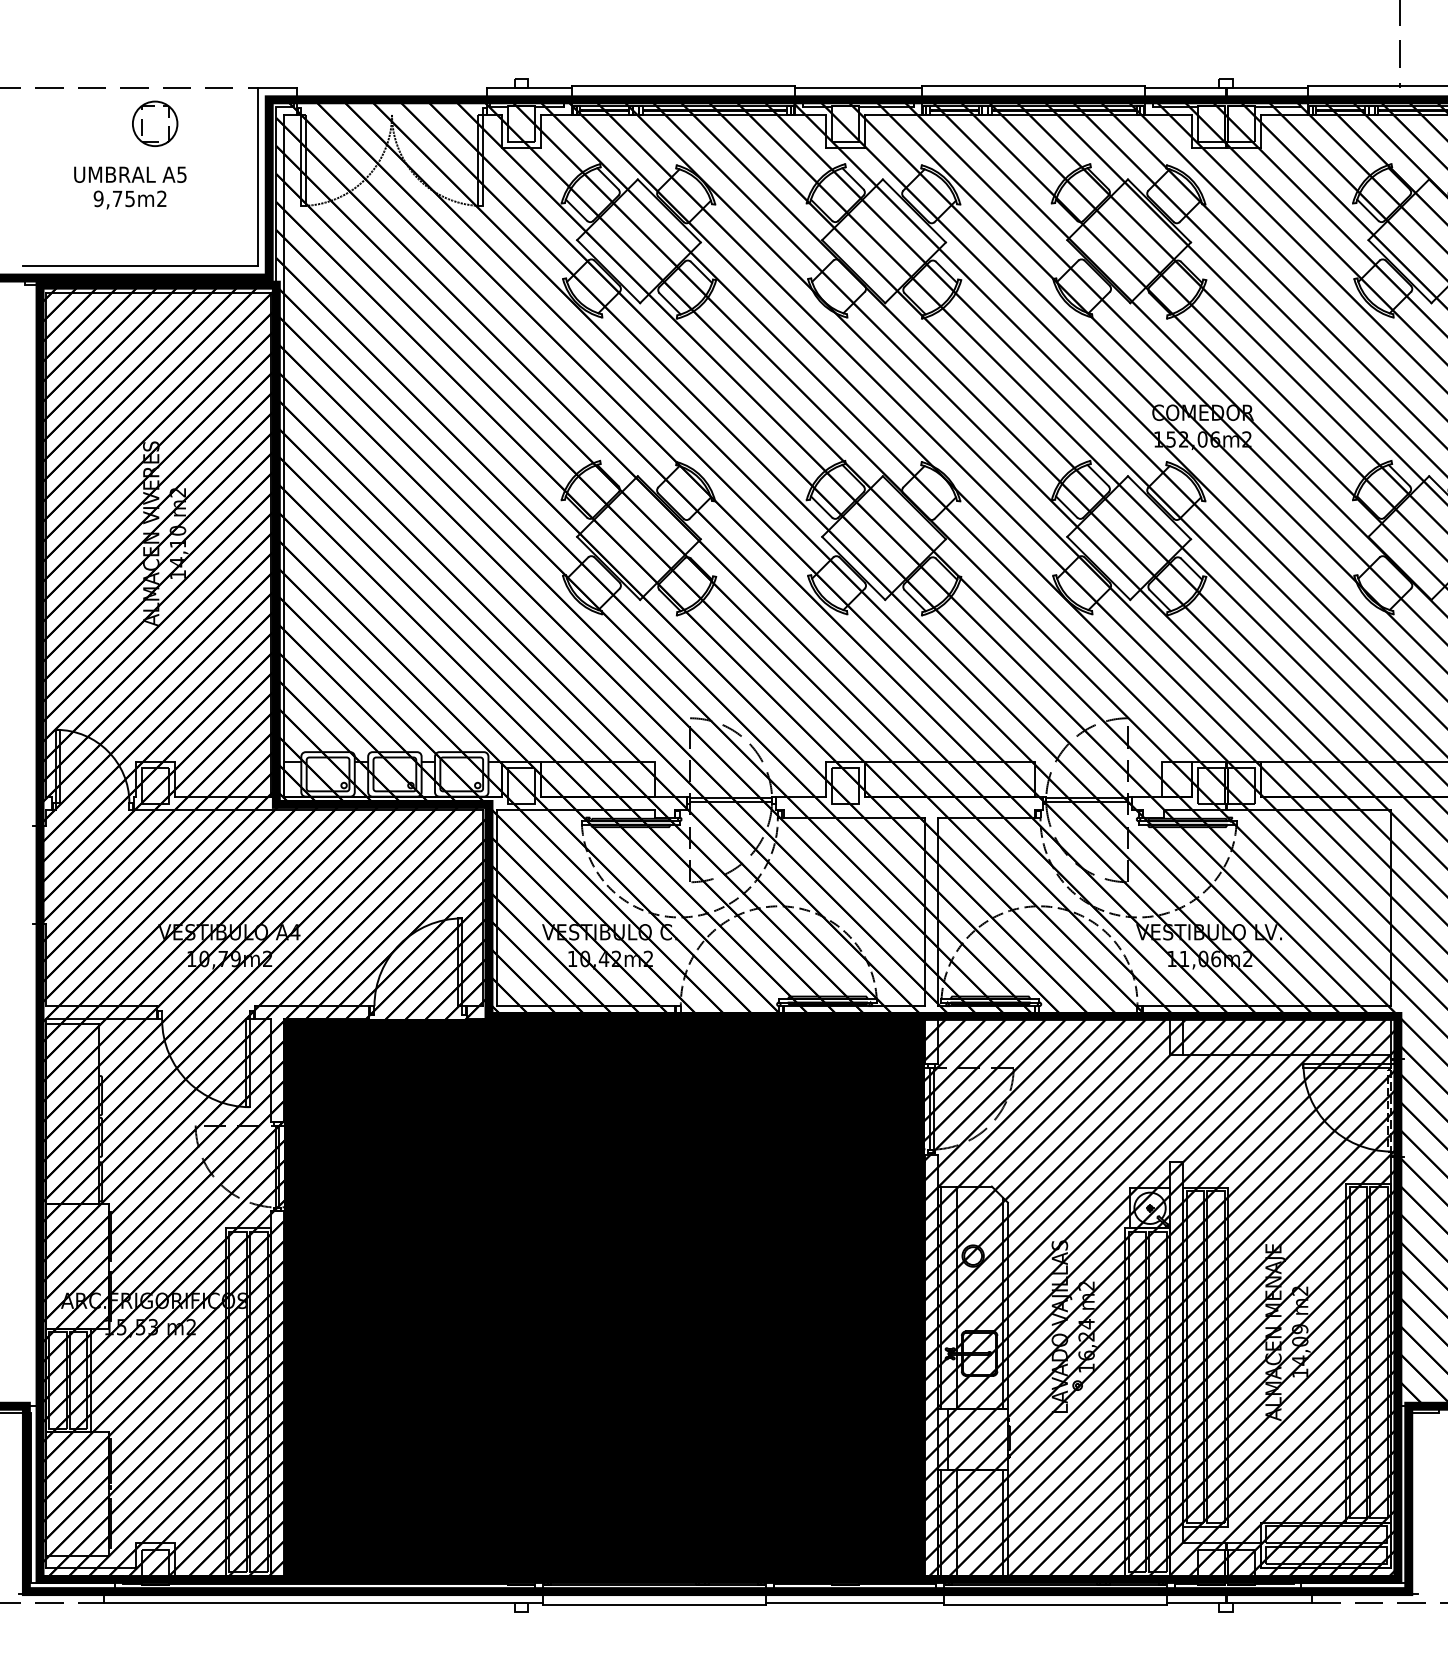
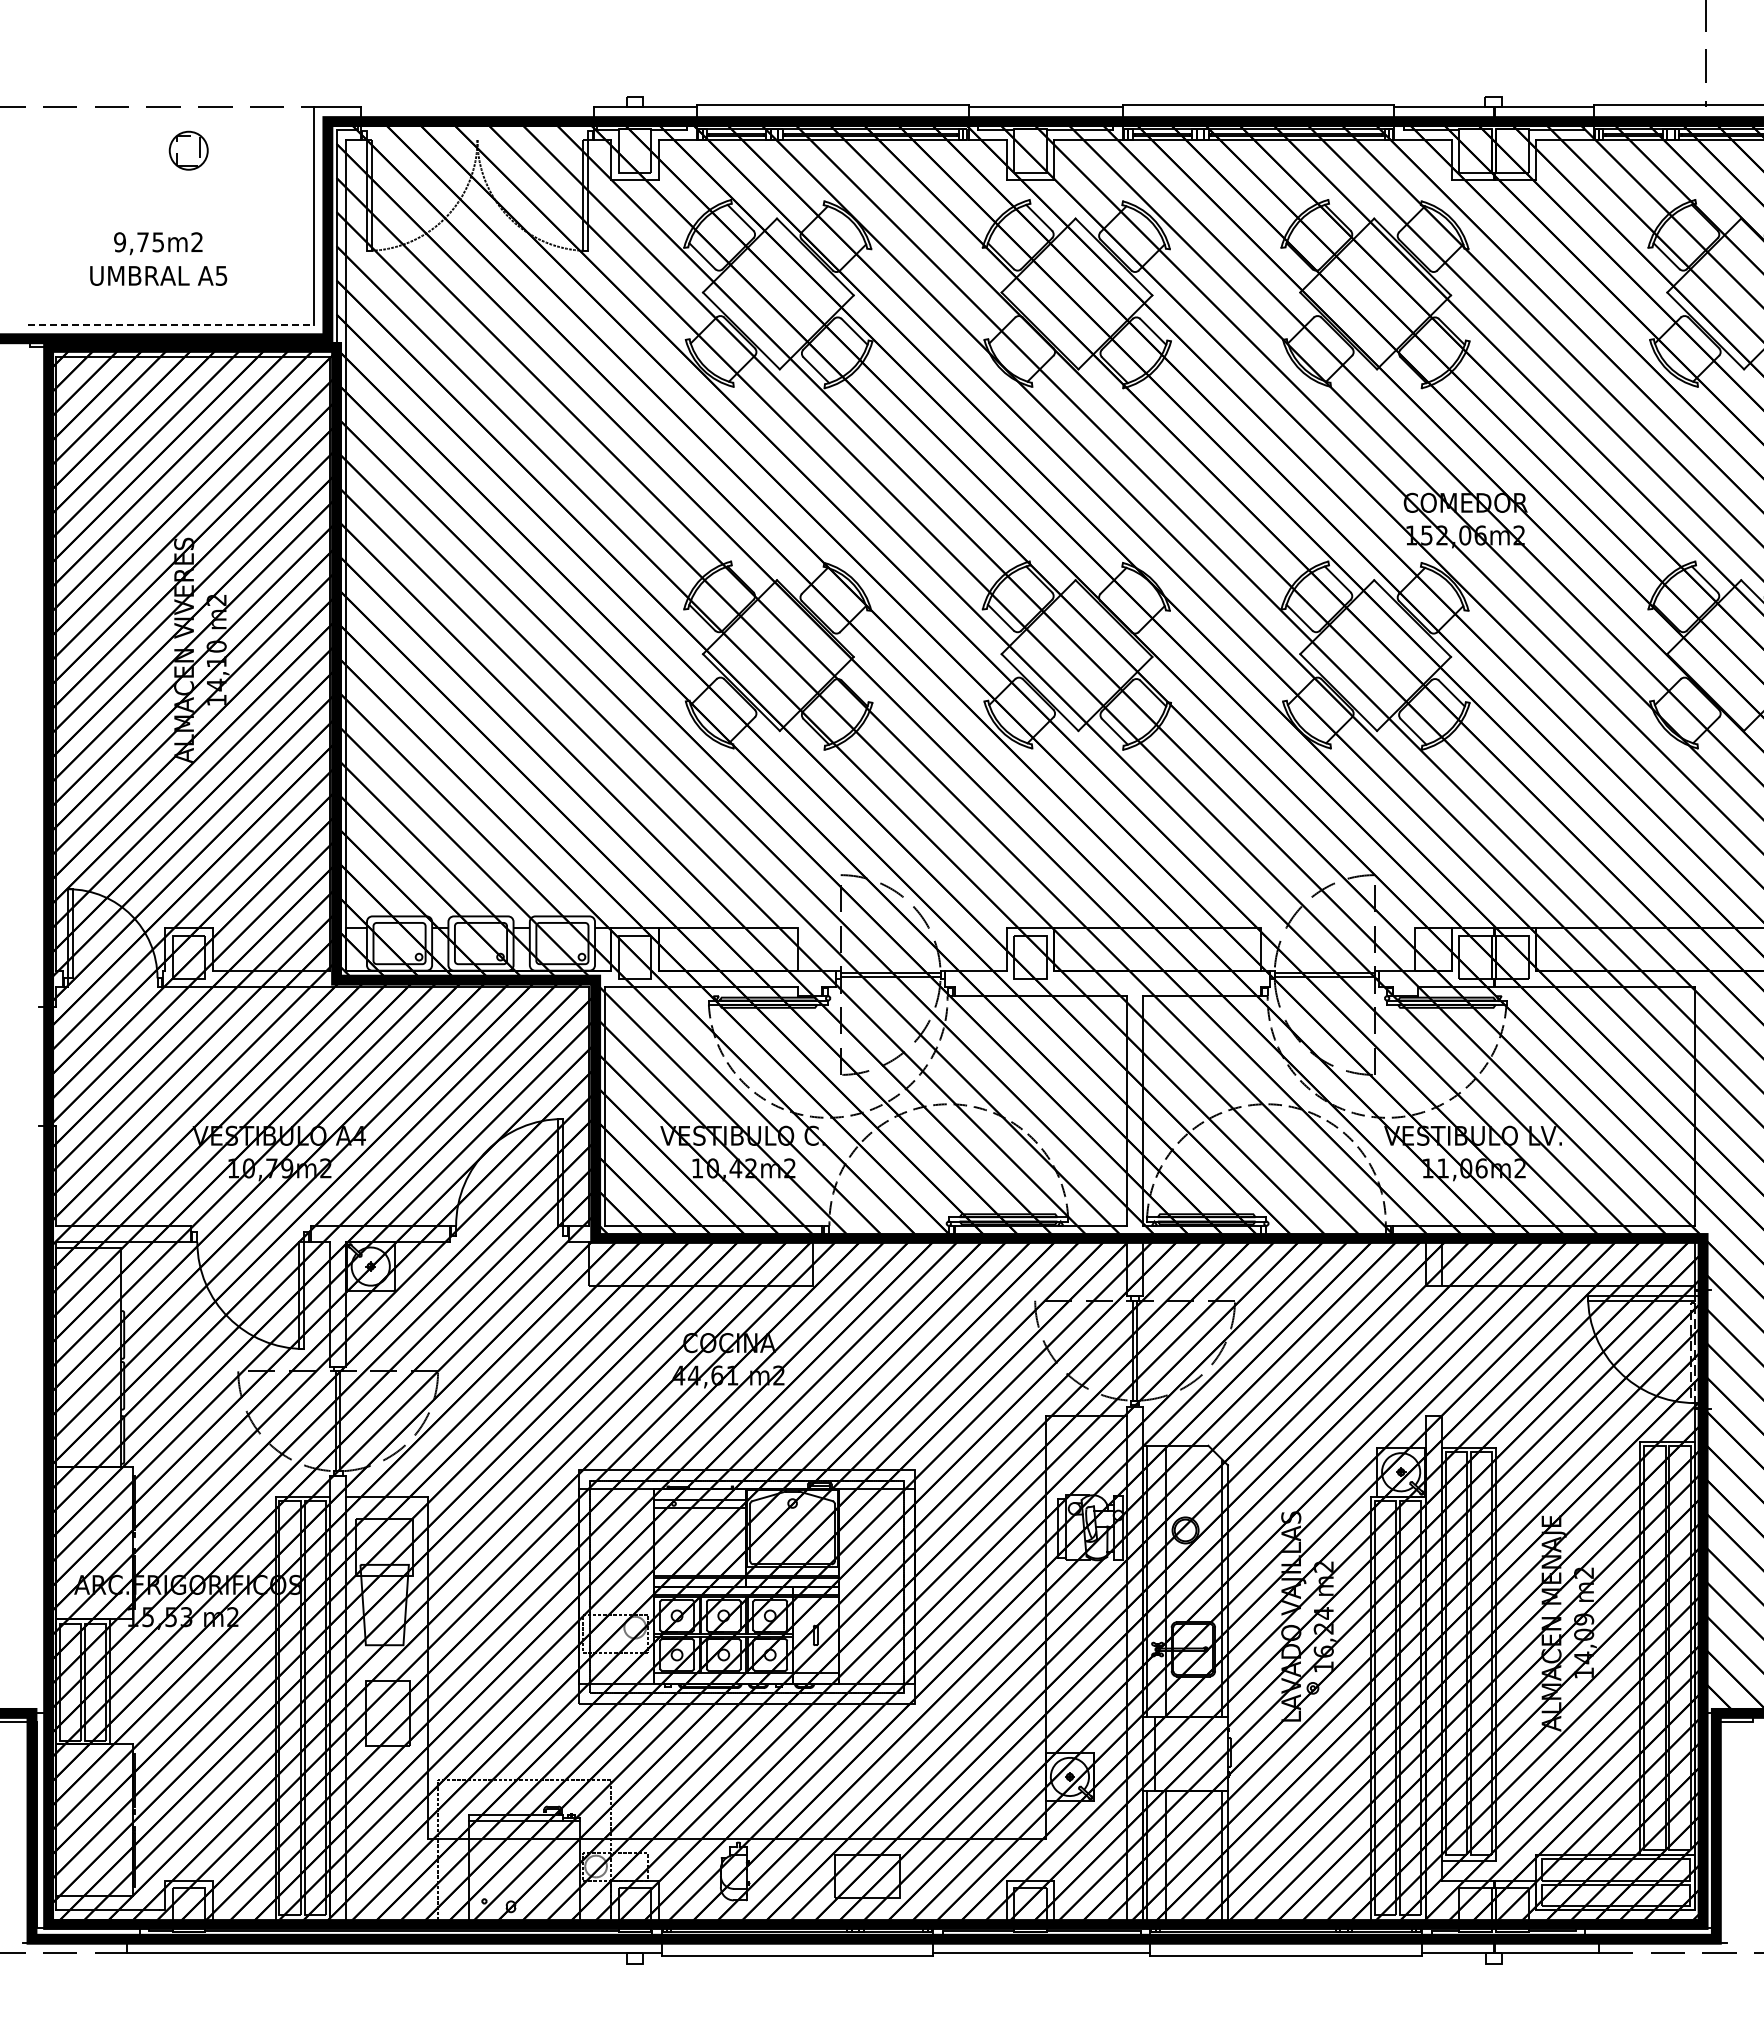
part: (154, 123) -> (188, 150), size x0.7
text: (130, 174) -> (158, 275), moved
line: (140, 266) -> (171, 324), solid -> dashed
fill: (604, 1297) -> (736, 1581), removed

